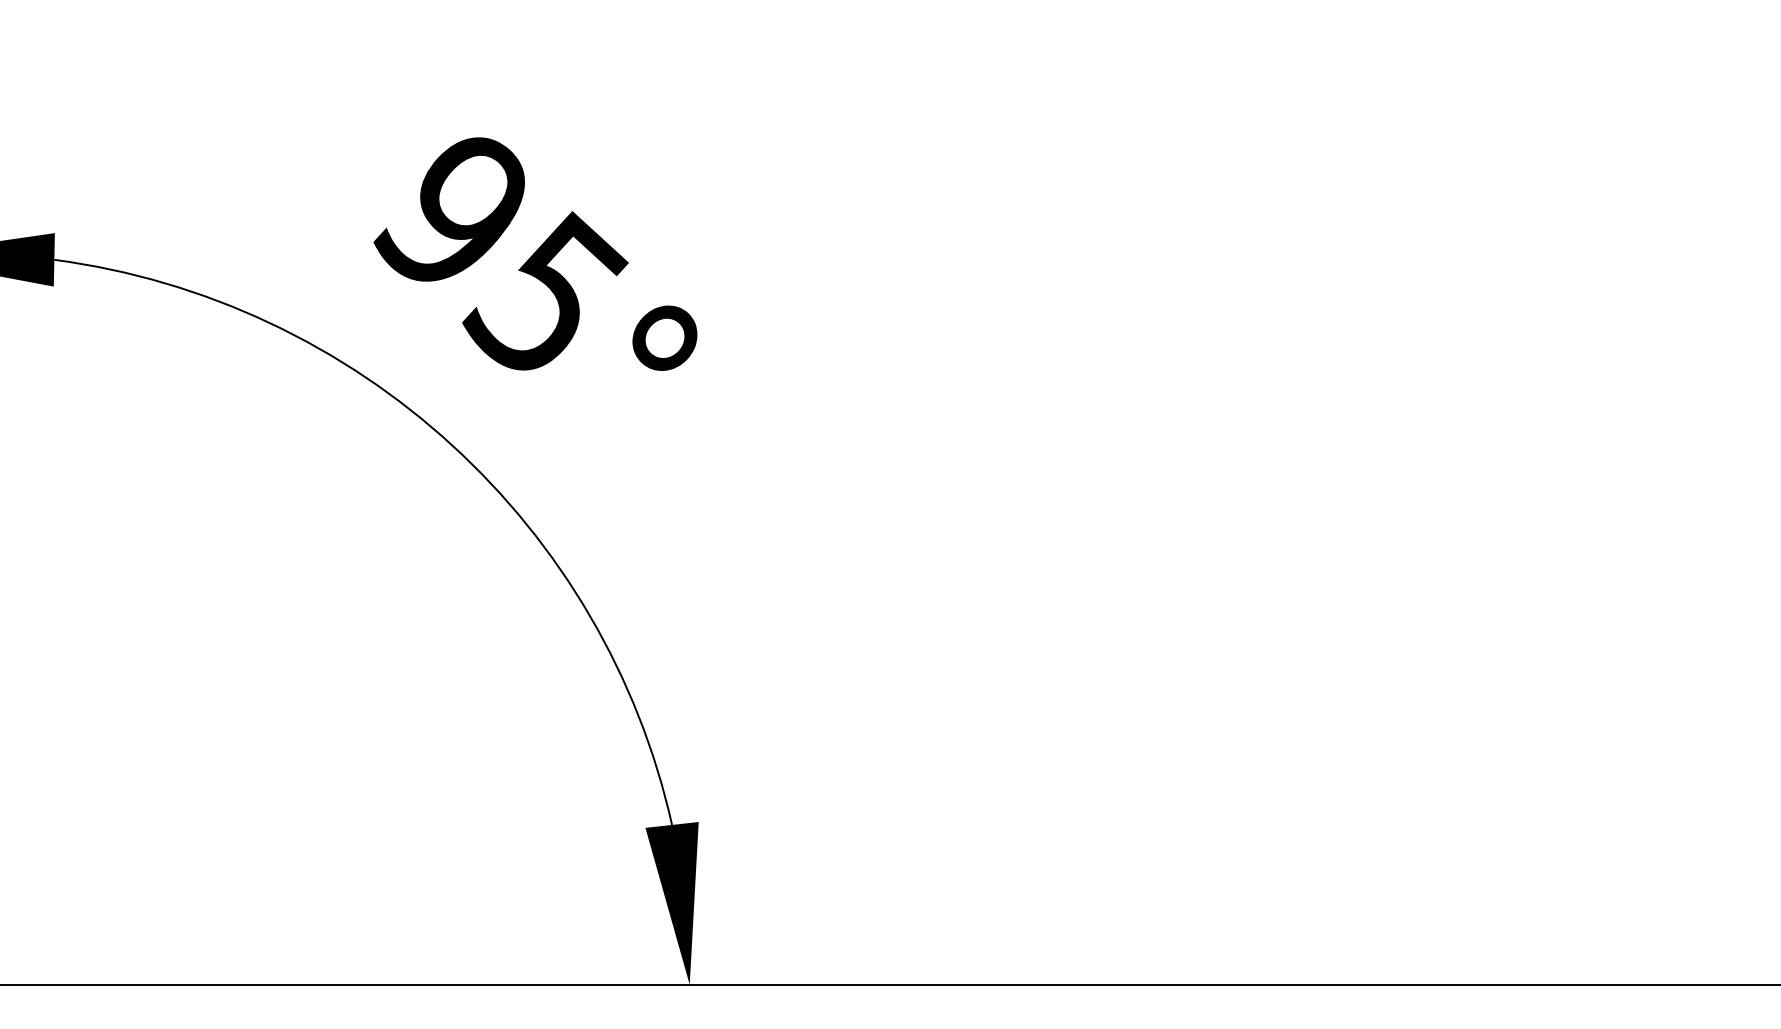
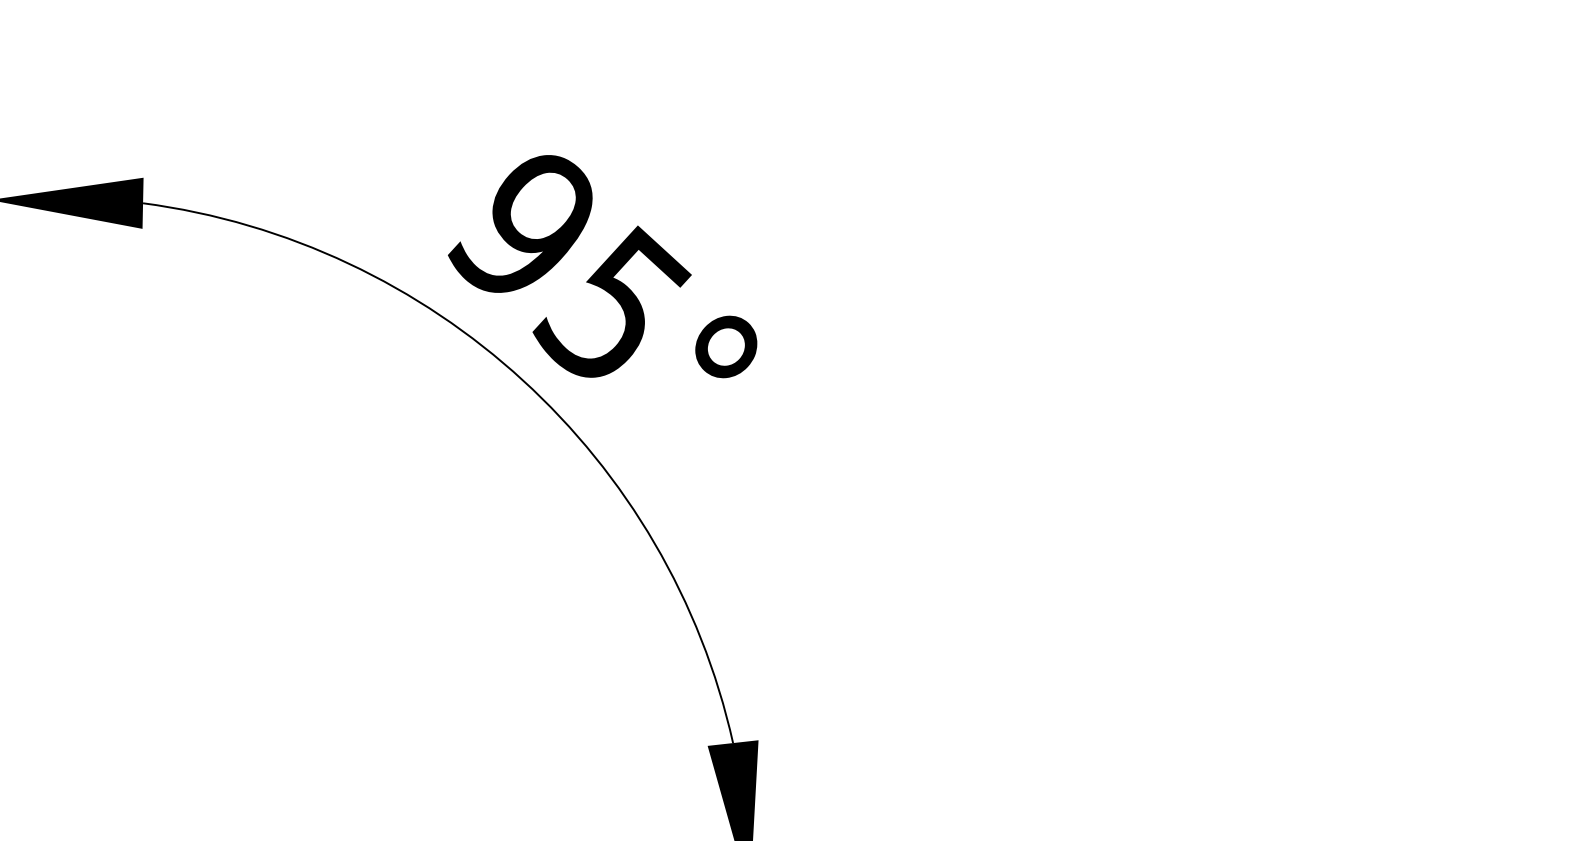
text: (535, 253) -> (602, 265), moved

